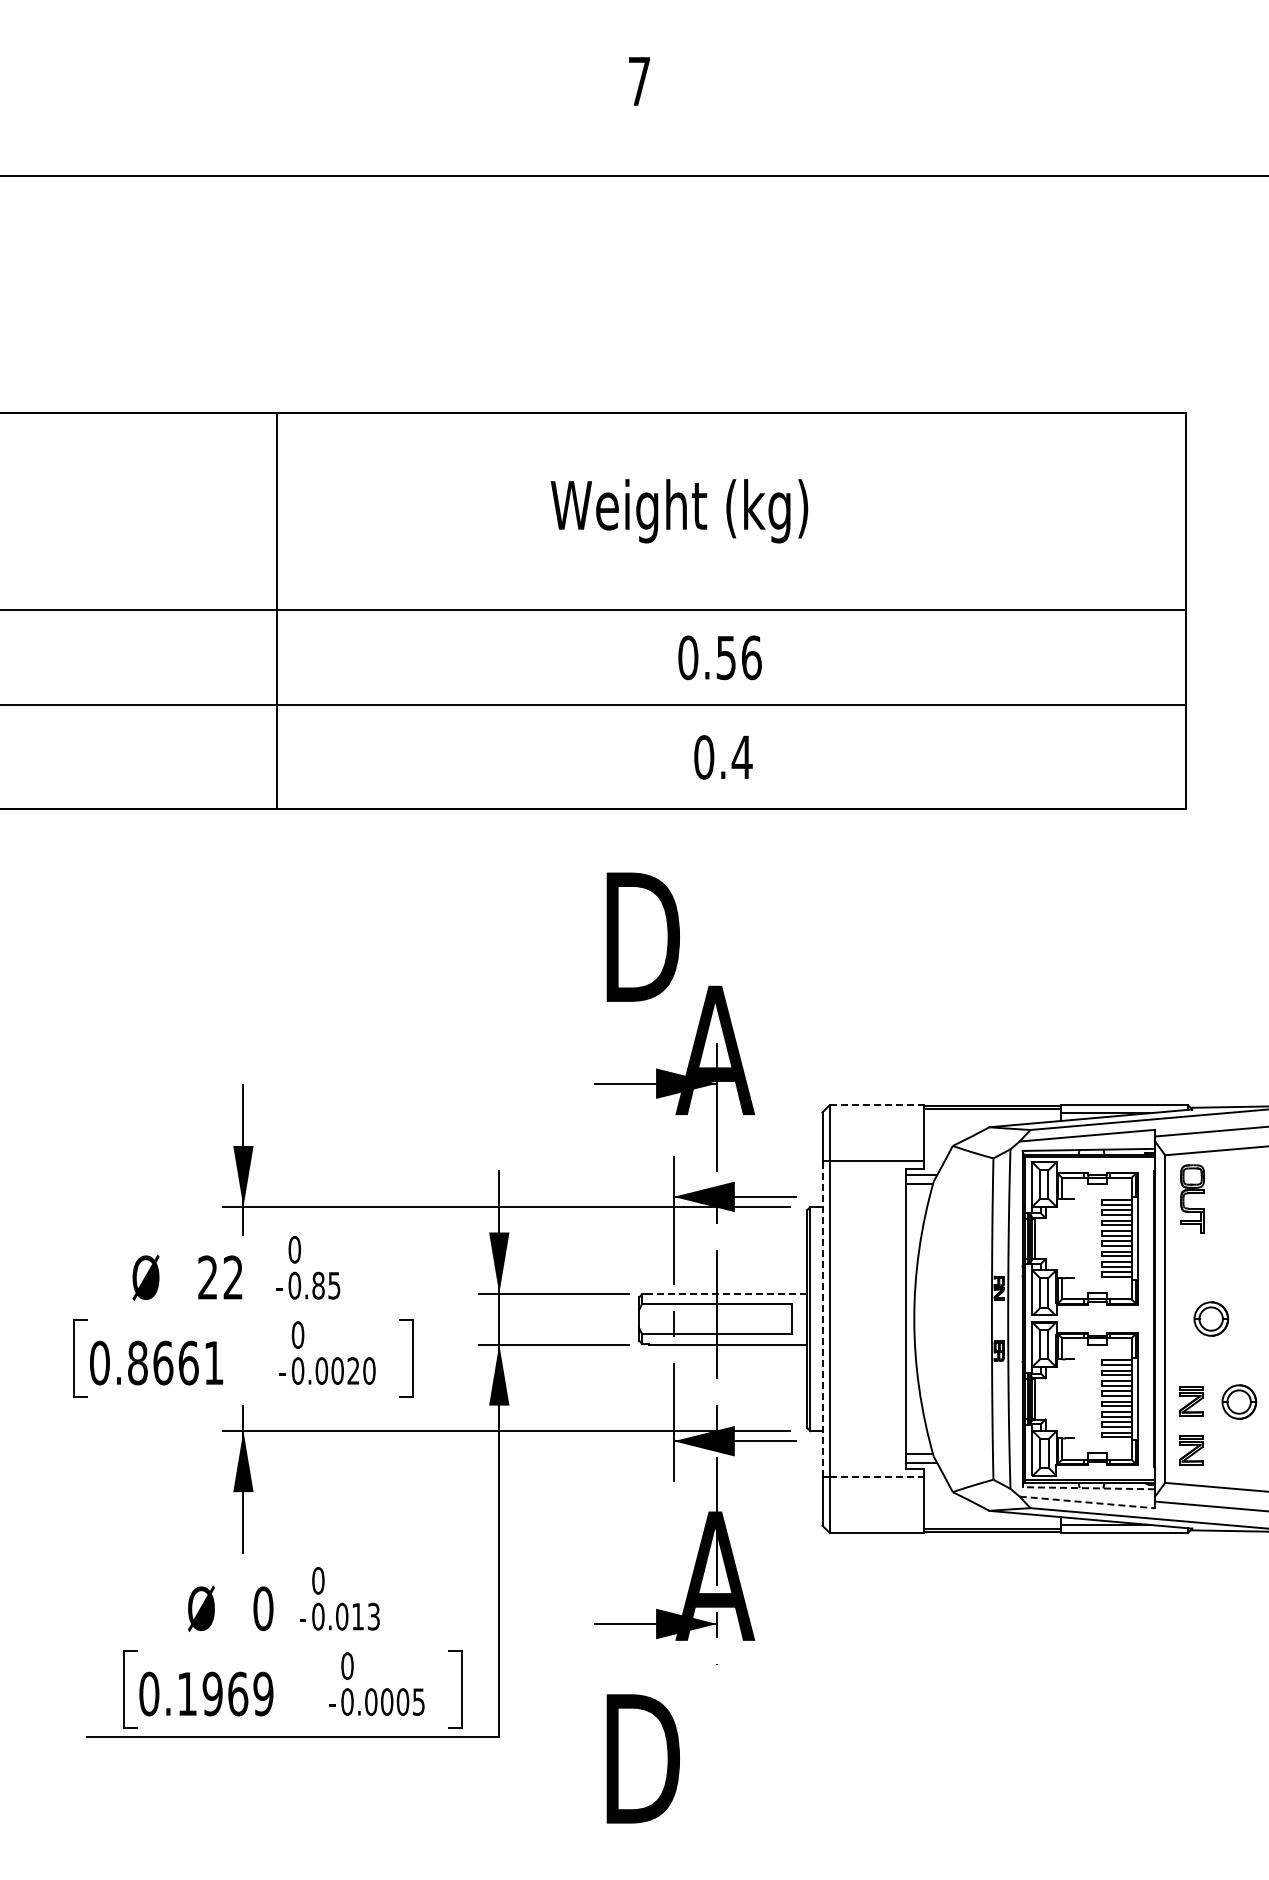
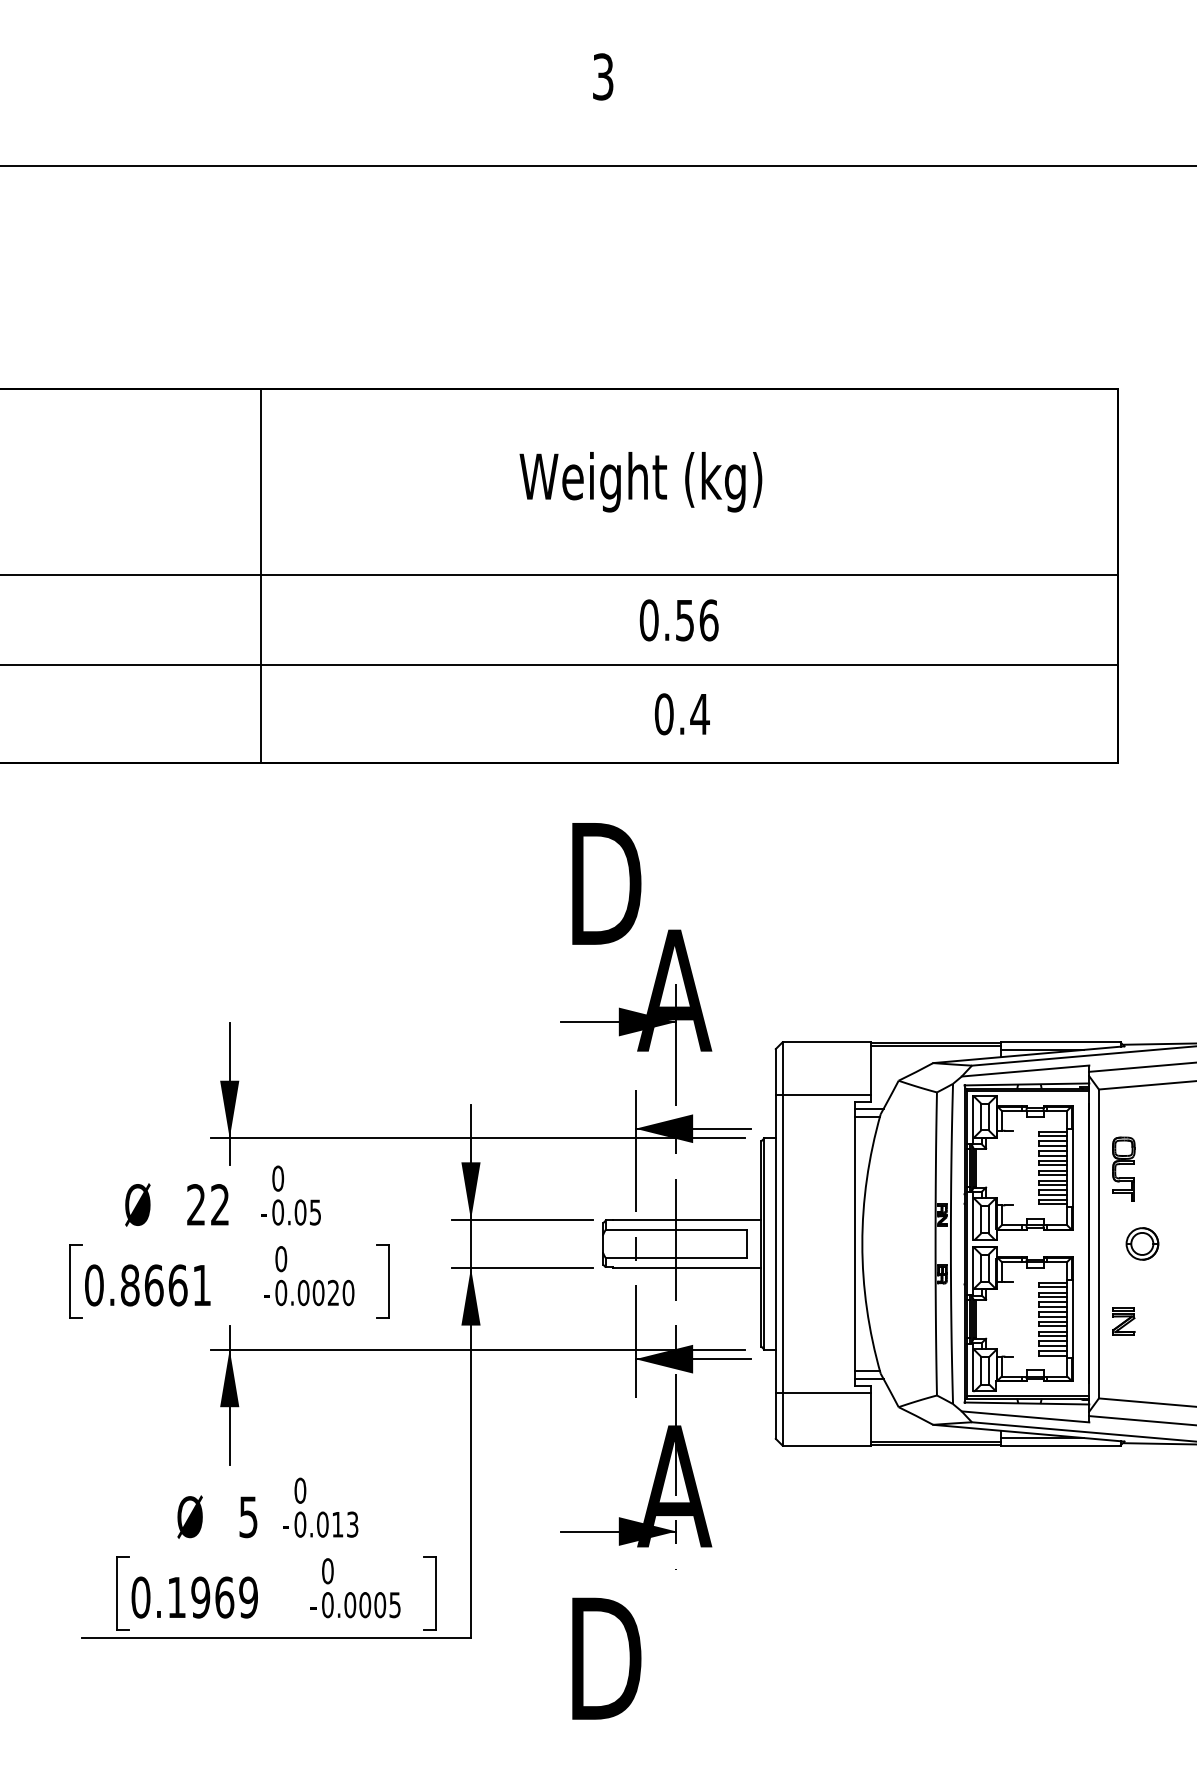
text: (639, 81) -> (603, 76), 7 -> 3
line: (877, 1105) -> (827, 1042), dashed -> solid
part: (1192, 1198) -> (1123, 1168), moved
text: (318, 1285) -> (300, 1212), 0.85 -> 0.05
line: (728, 1293) -> (687, 1219), dashed -> solid
line: (822, 1319) -> (775, 1244), dashed -> solid
part: (1239, 1401) -> (1169, 1321), removed
part: (1191, 1450) -> (1123, 1367), removed
line: (877, 1476) -> (827, 1392), dashed -> solid
line: (1088, 1488) -> (1026, 1403), dashed -> solid
line: (1087, 1502) -> (1025, 1416), dashed -> solid
text: (263, 1608) -> (248, 1516), 0 -> 5

